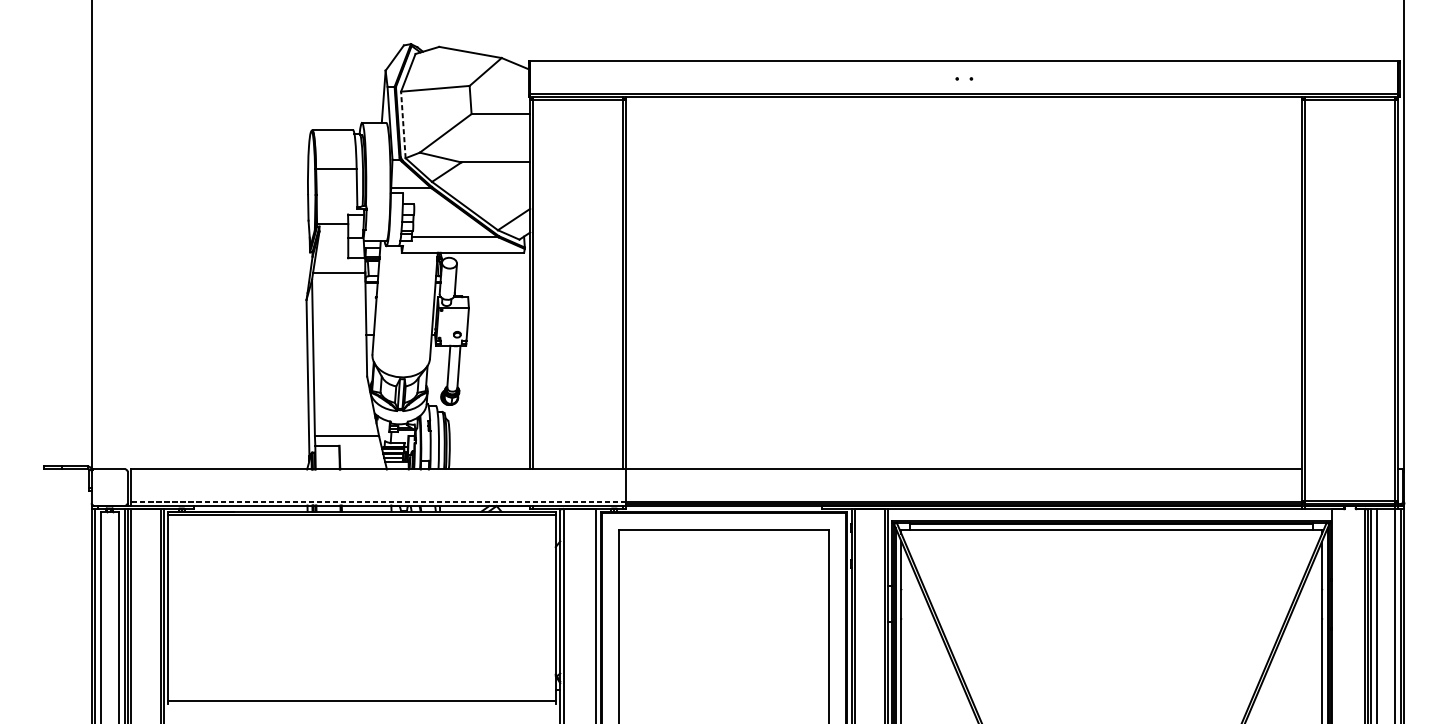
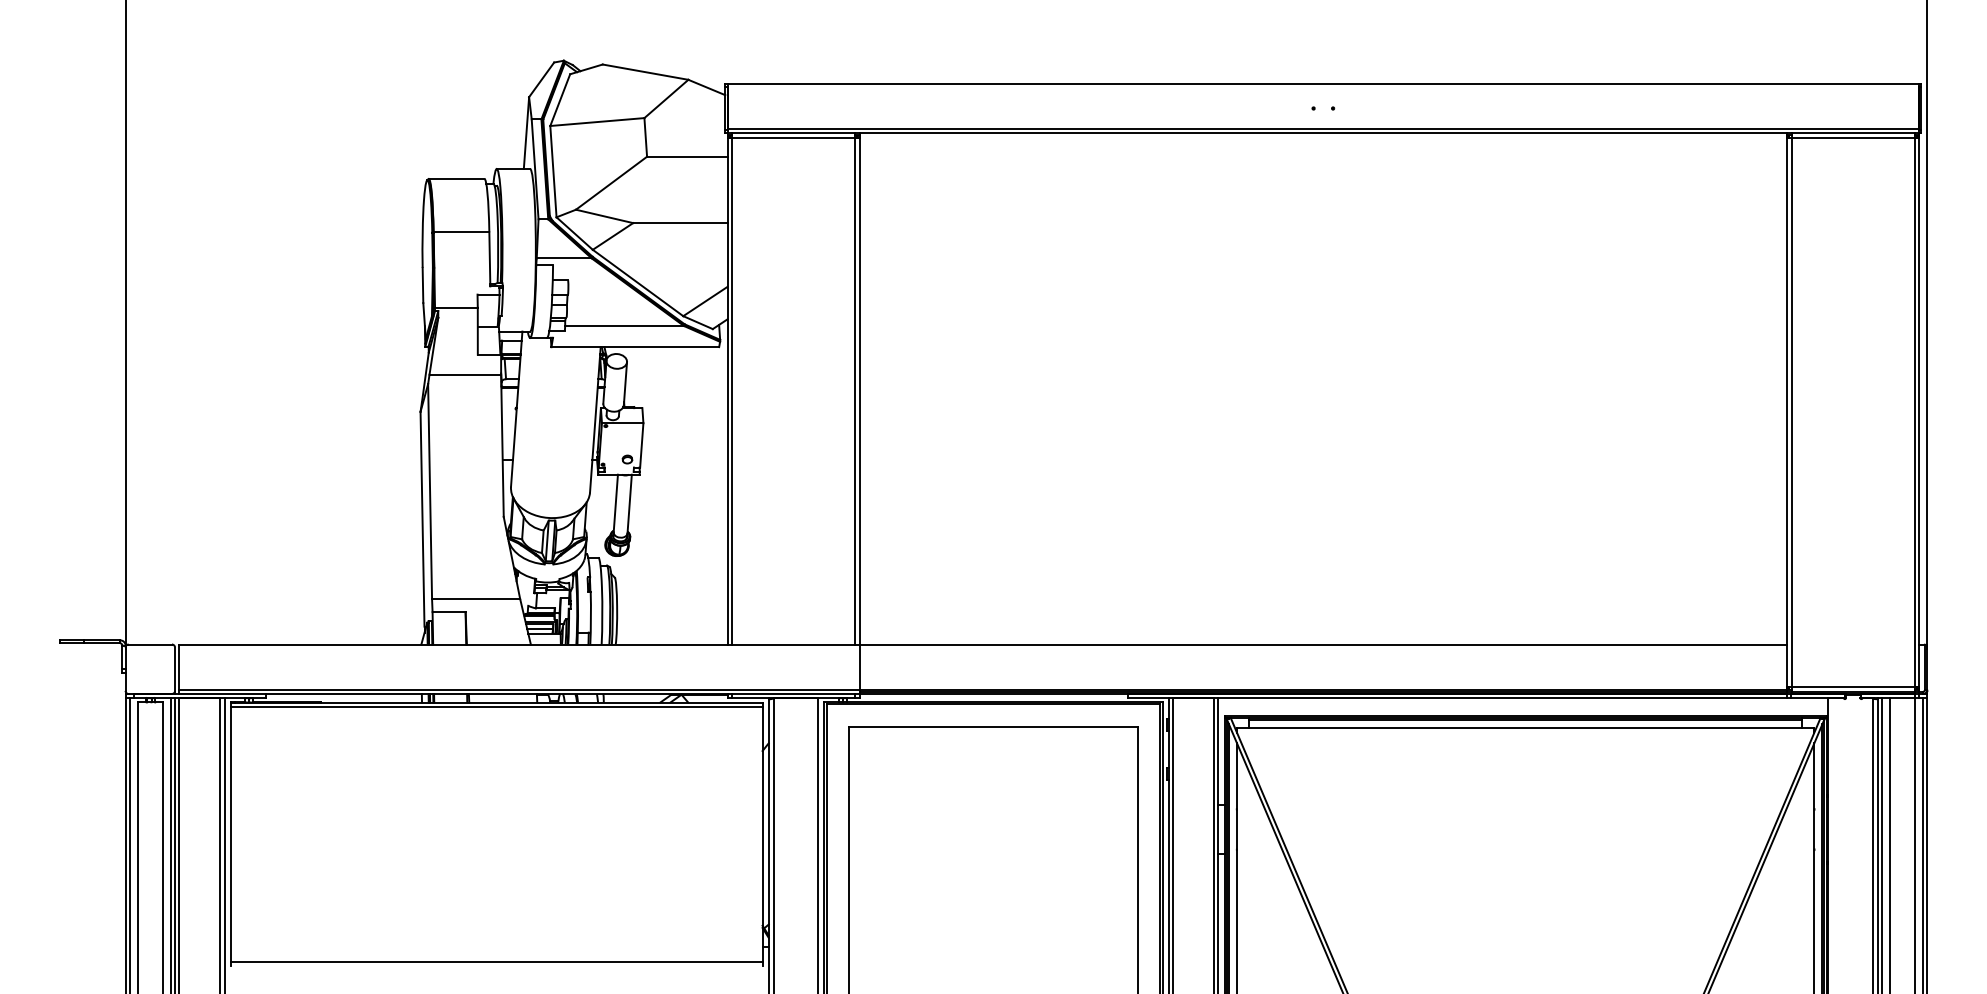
line: (403, 124) -> (553, 171), dashed -> solid
line: (377, 502) -> (518, 689), dashed -> solid

